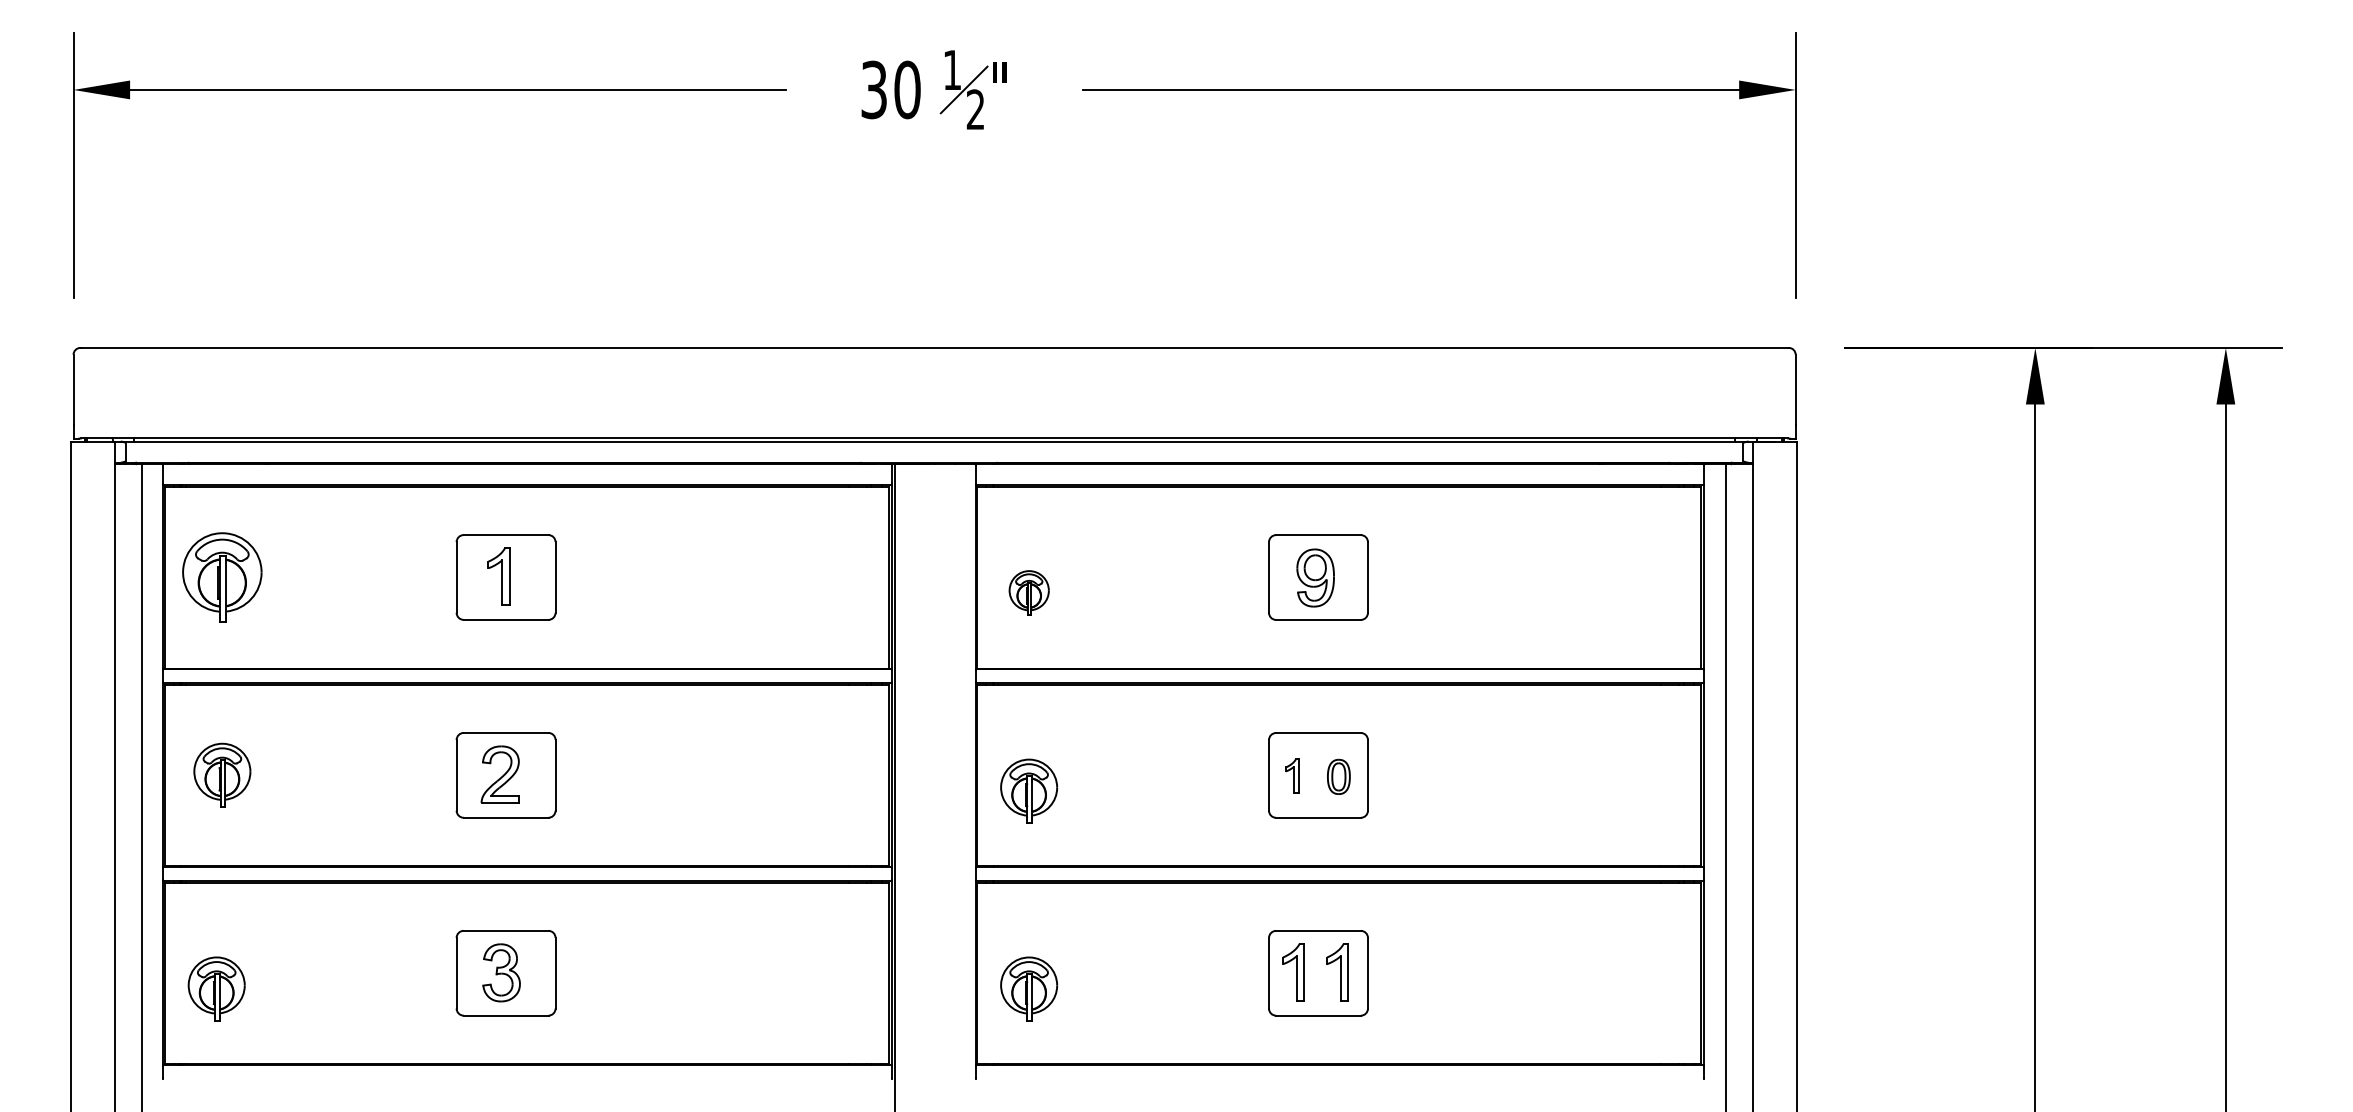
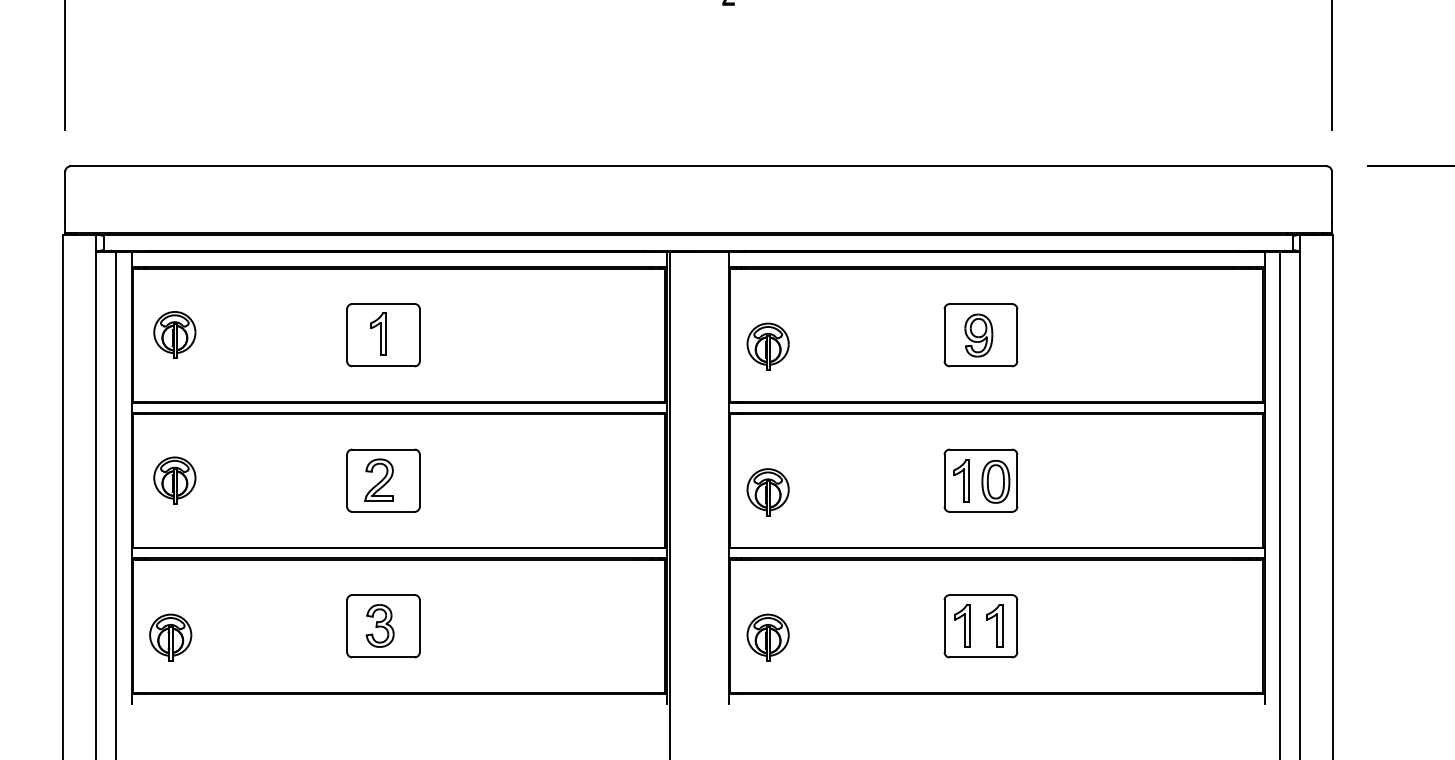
part: (222, 577) -> (174, 335), size x0.71
part: (1029, 592) -> (768, 346), size x1.43
part: (1292, 776) -> (961, 481), size x1.67
part: (1338, 776) -> (995, 481), size x1.67

